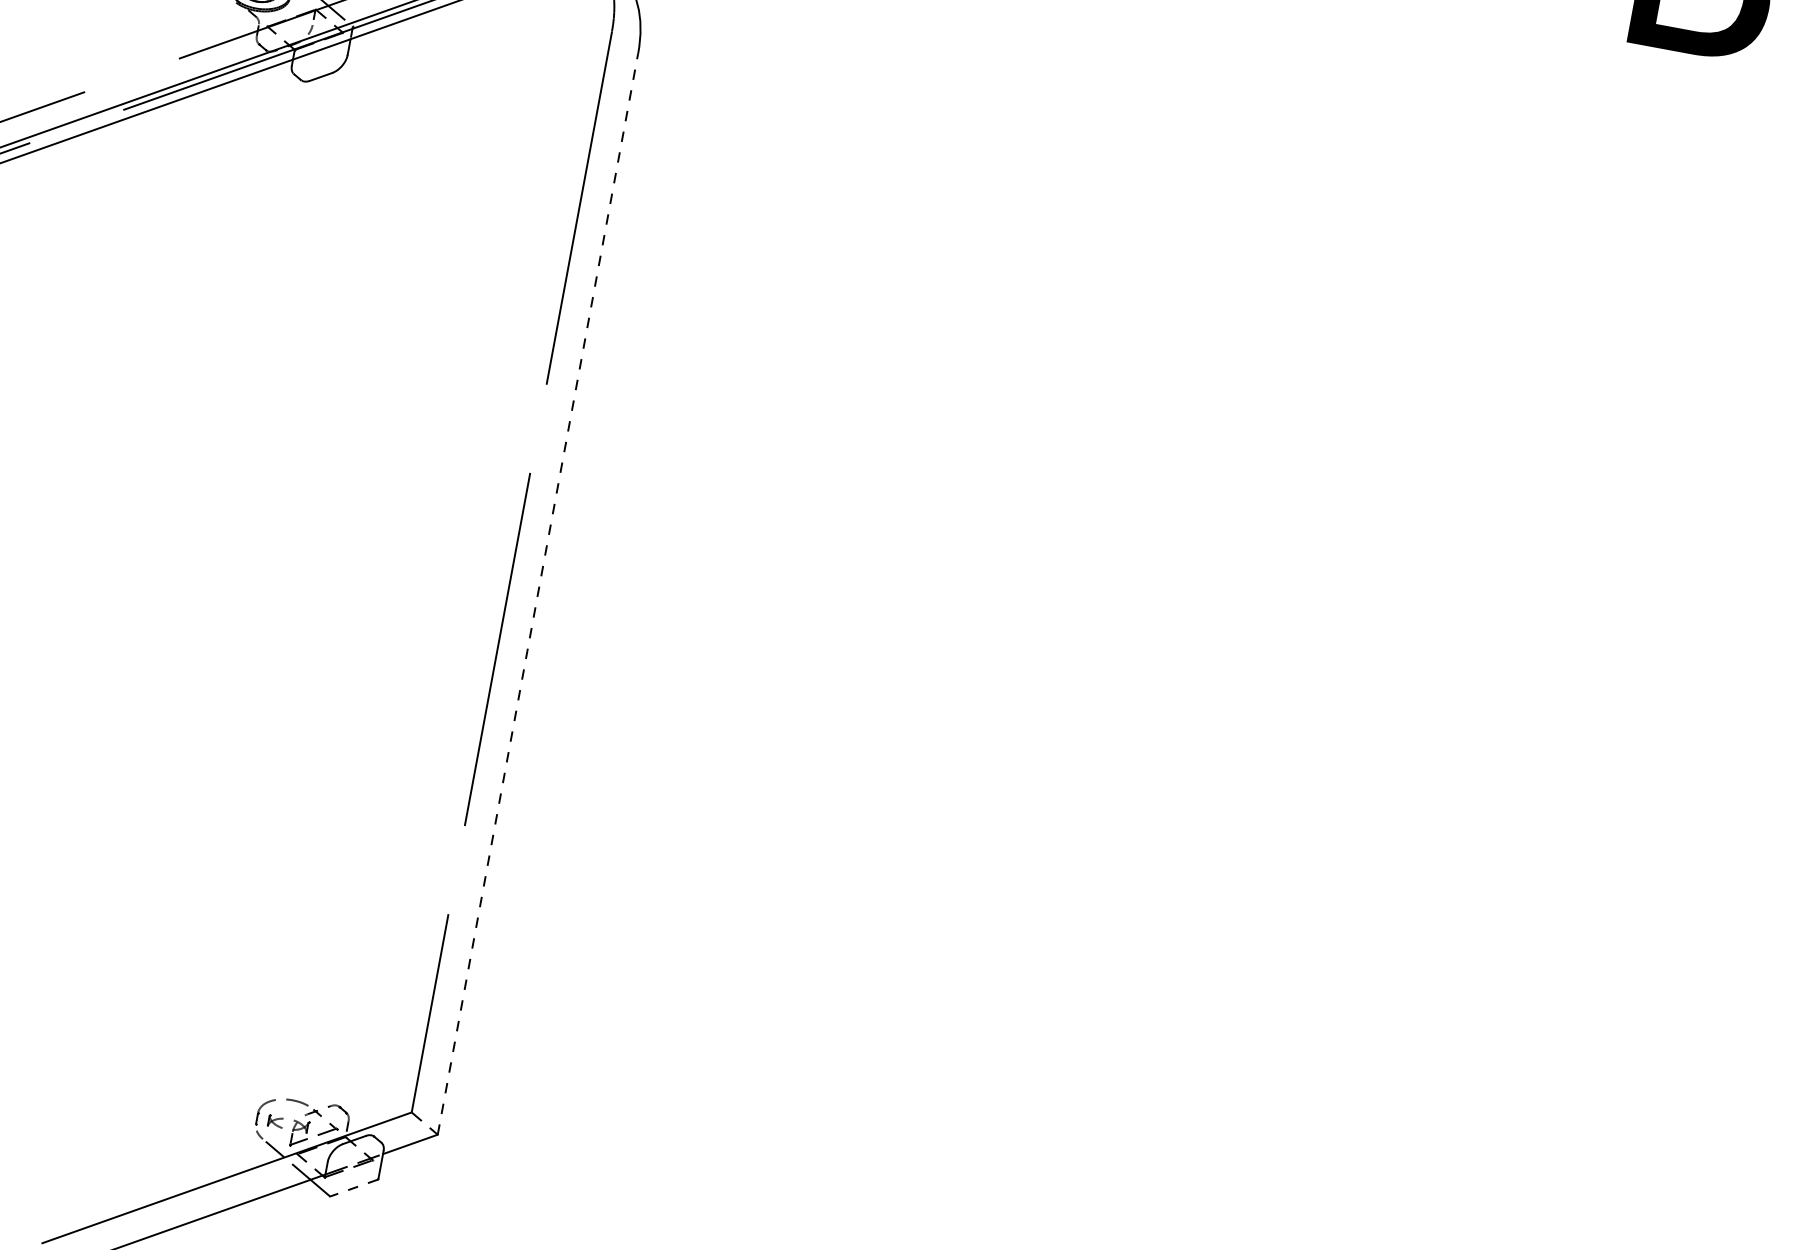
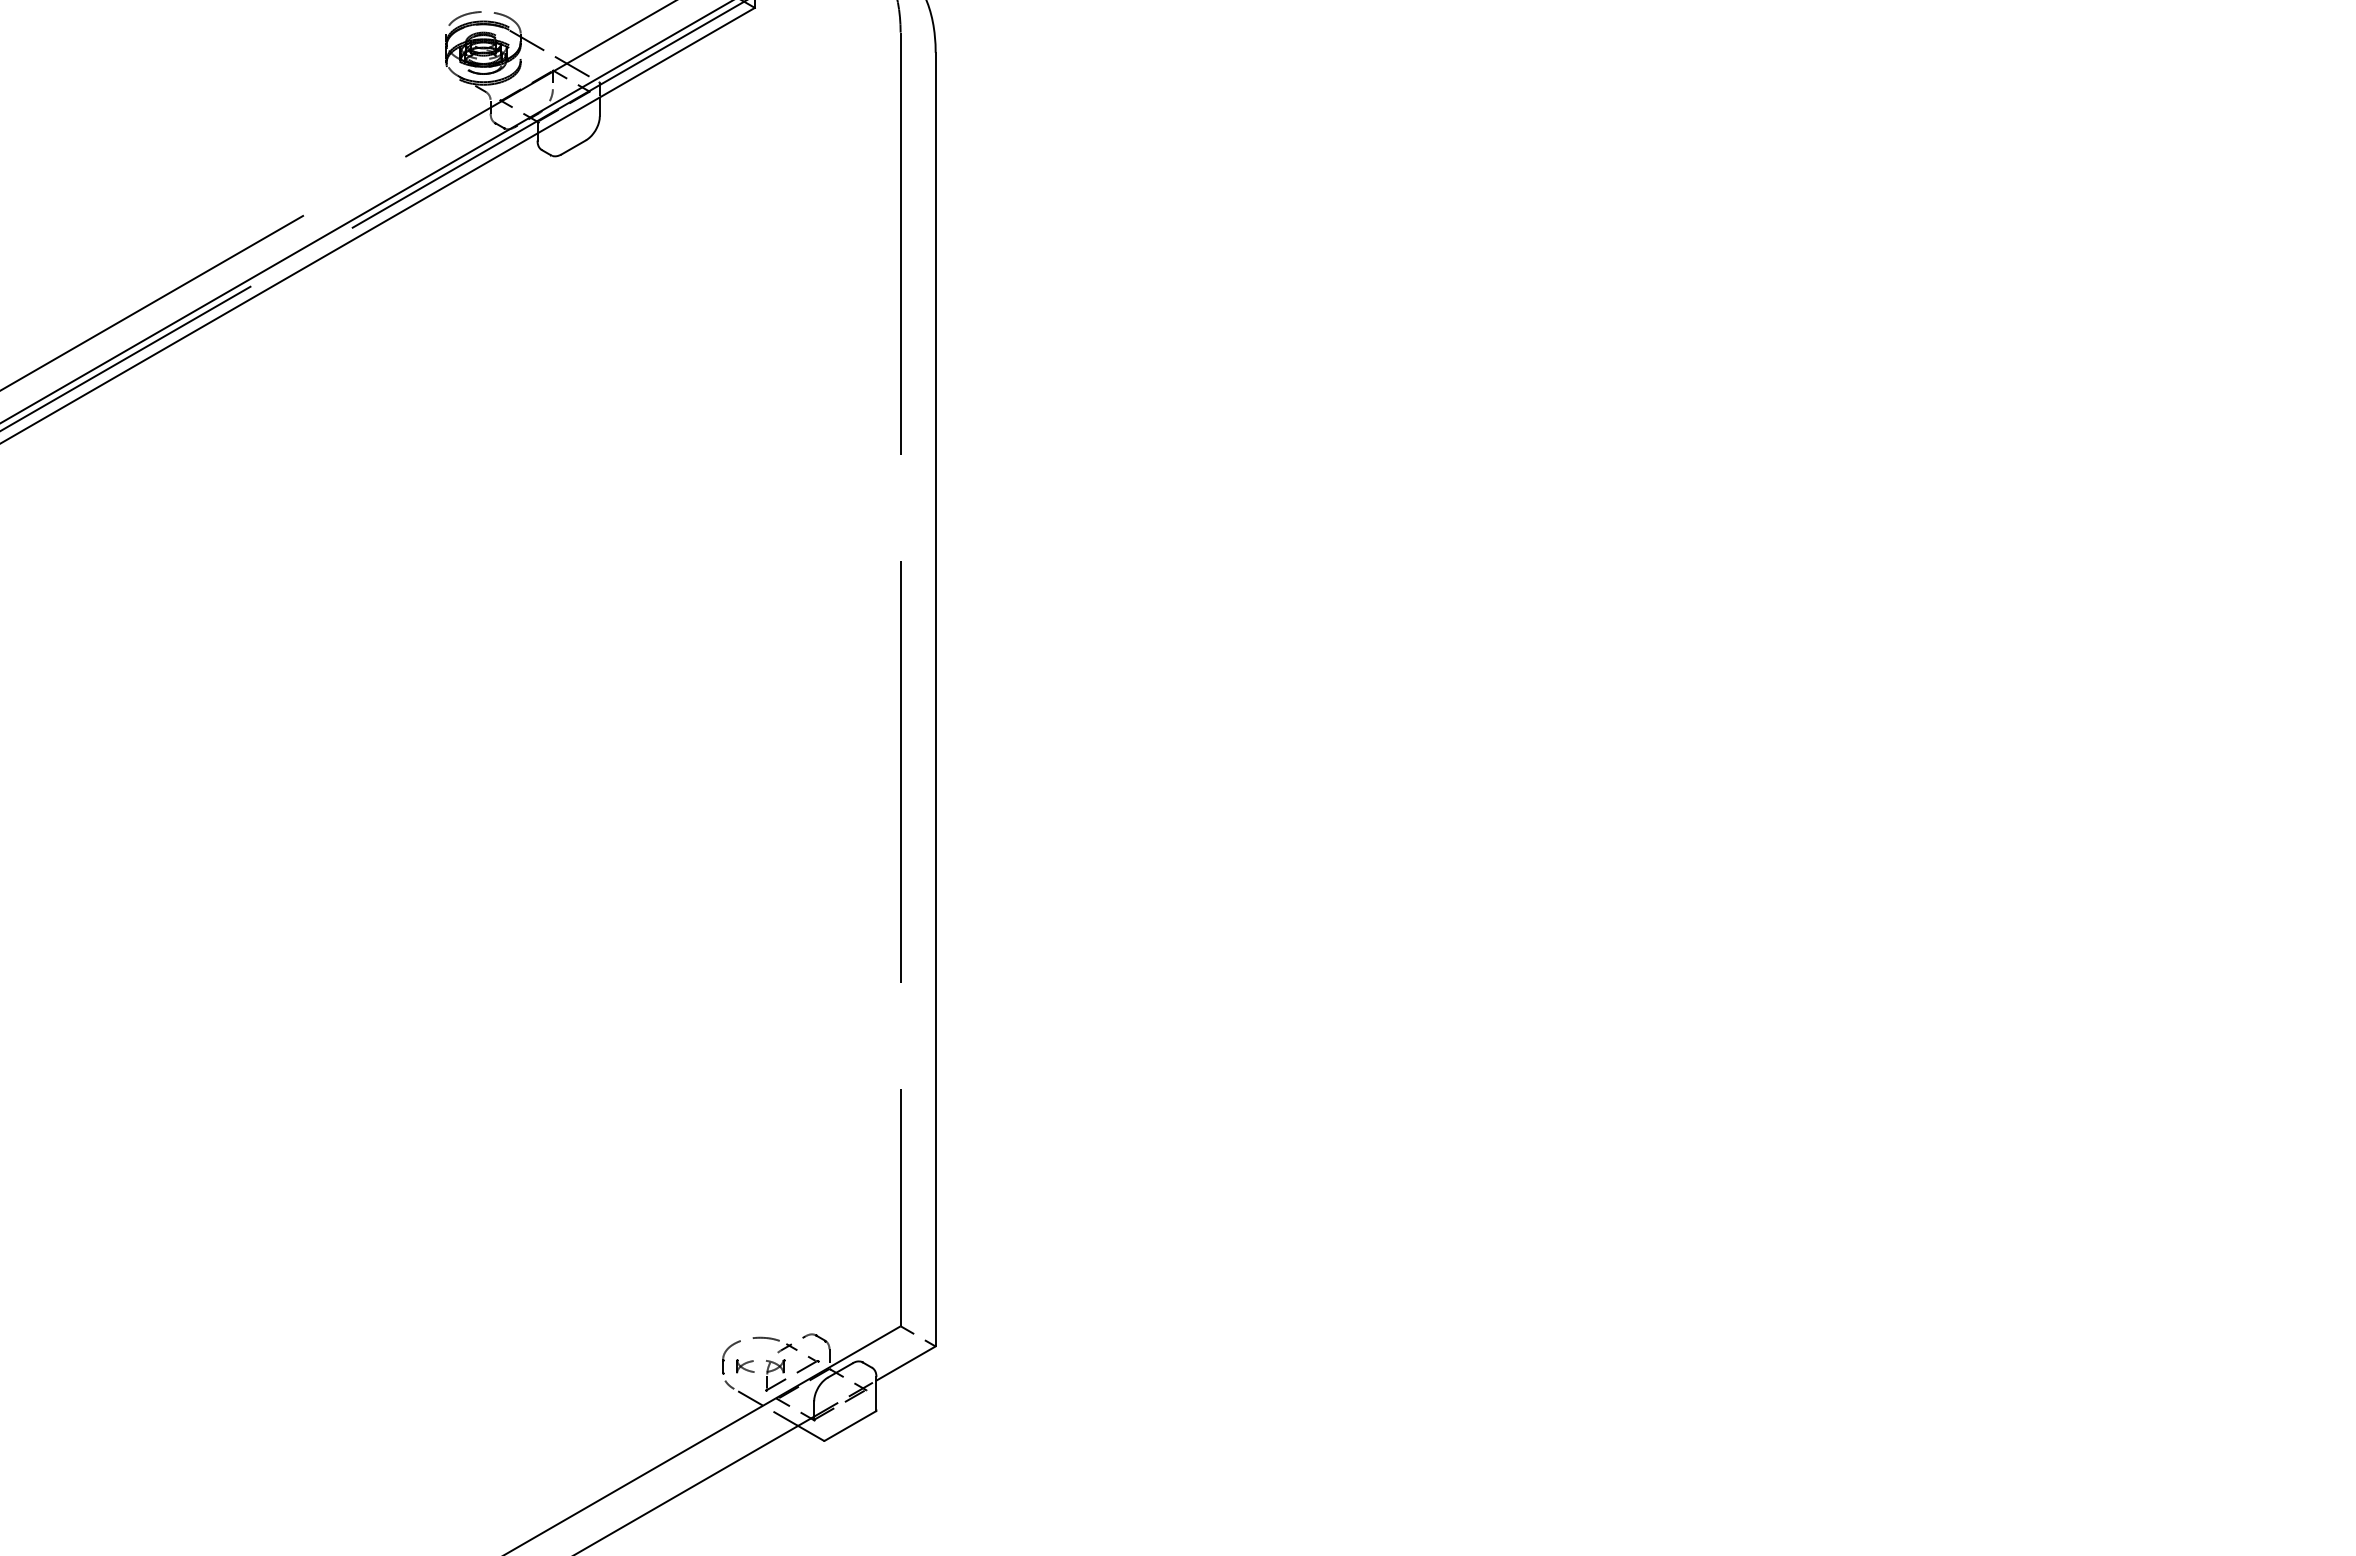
line: (537, 594) -> (935, 699), dashed -> solid
line: (354, 1188) -> (850, 1426), dashed -> solid

